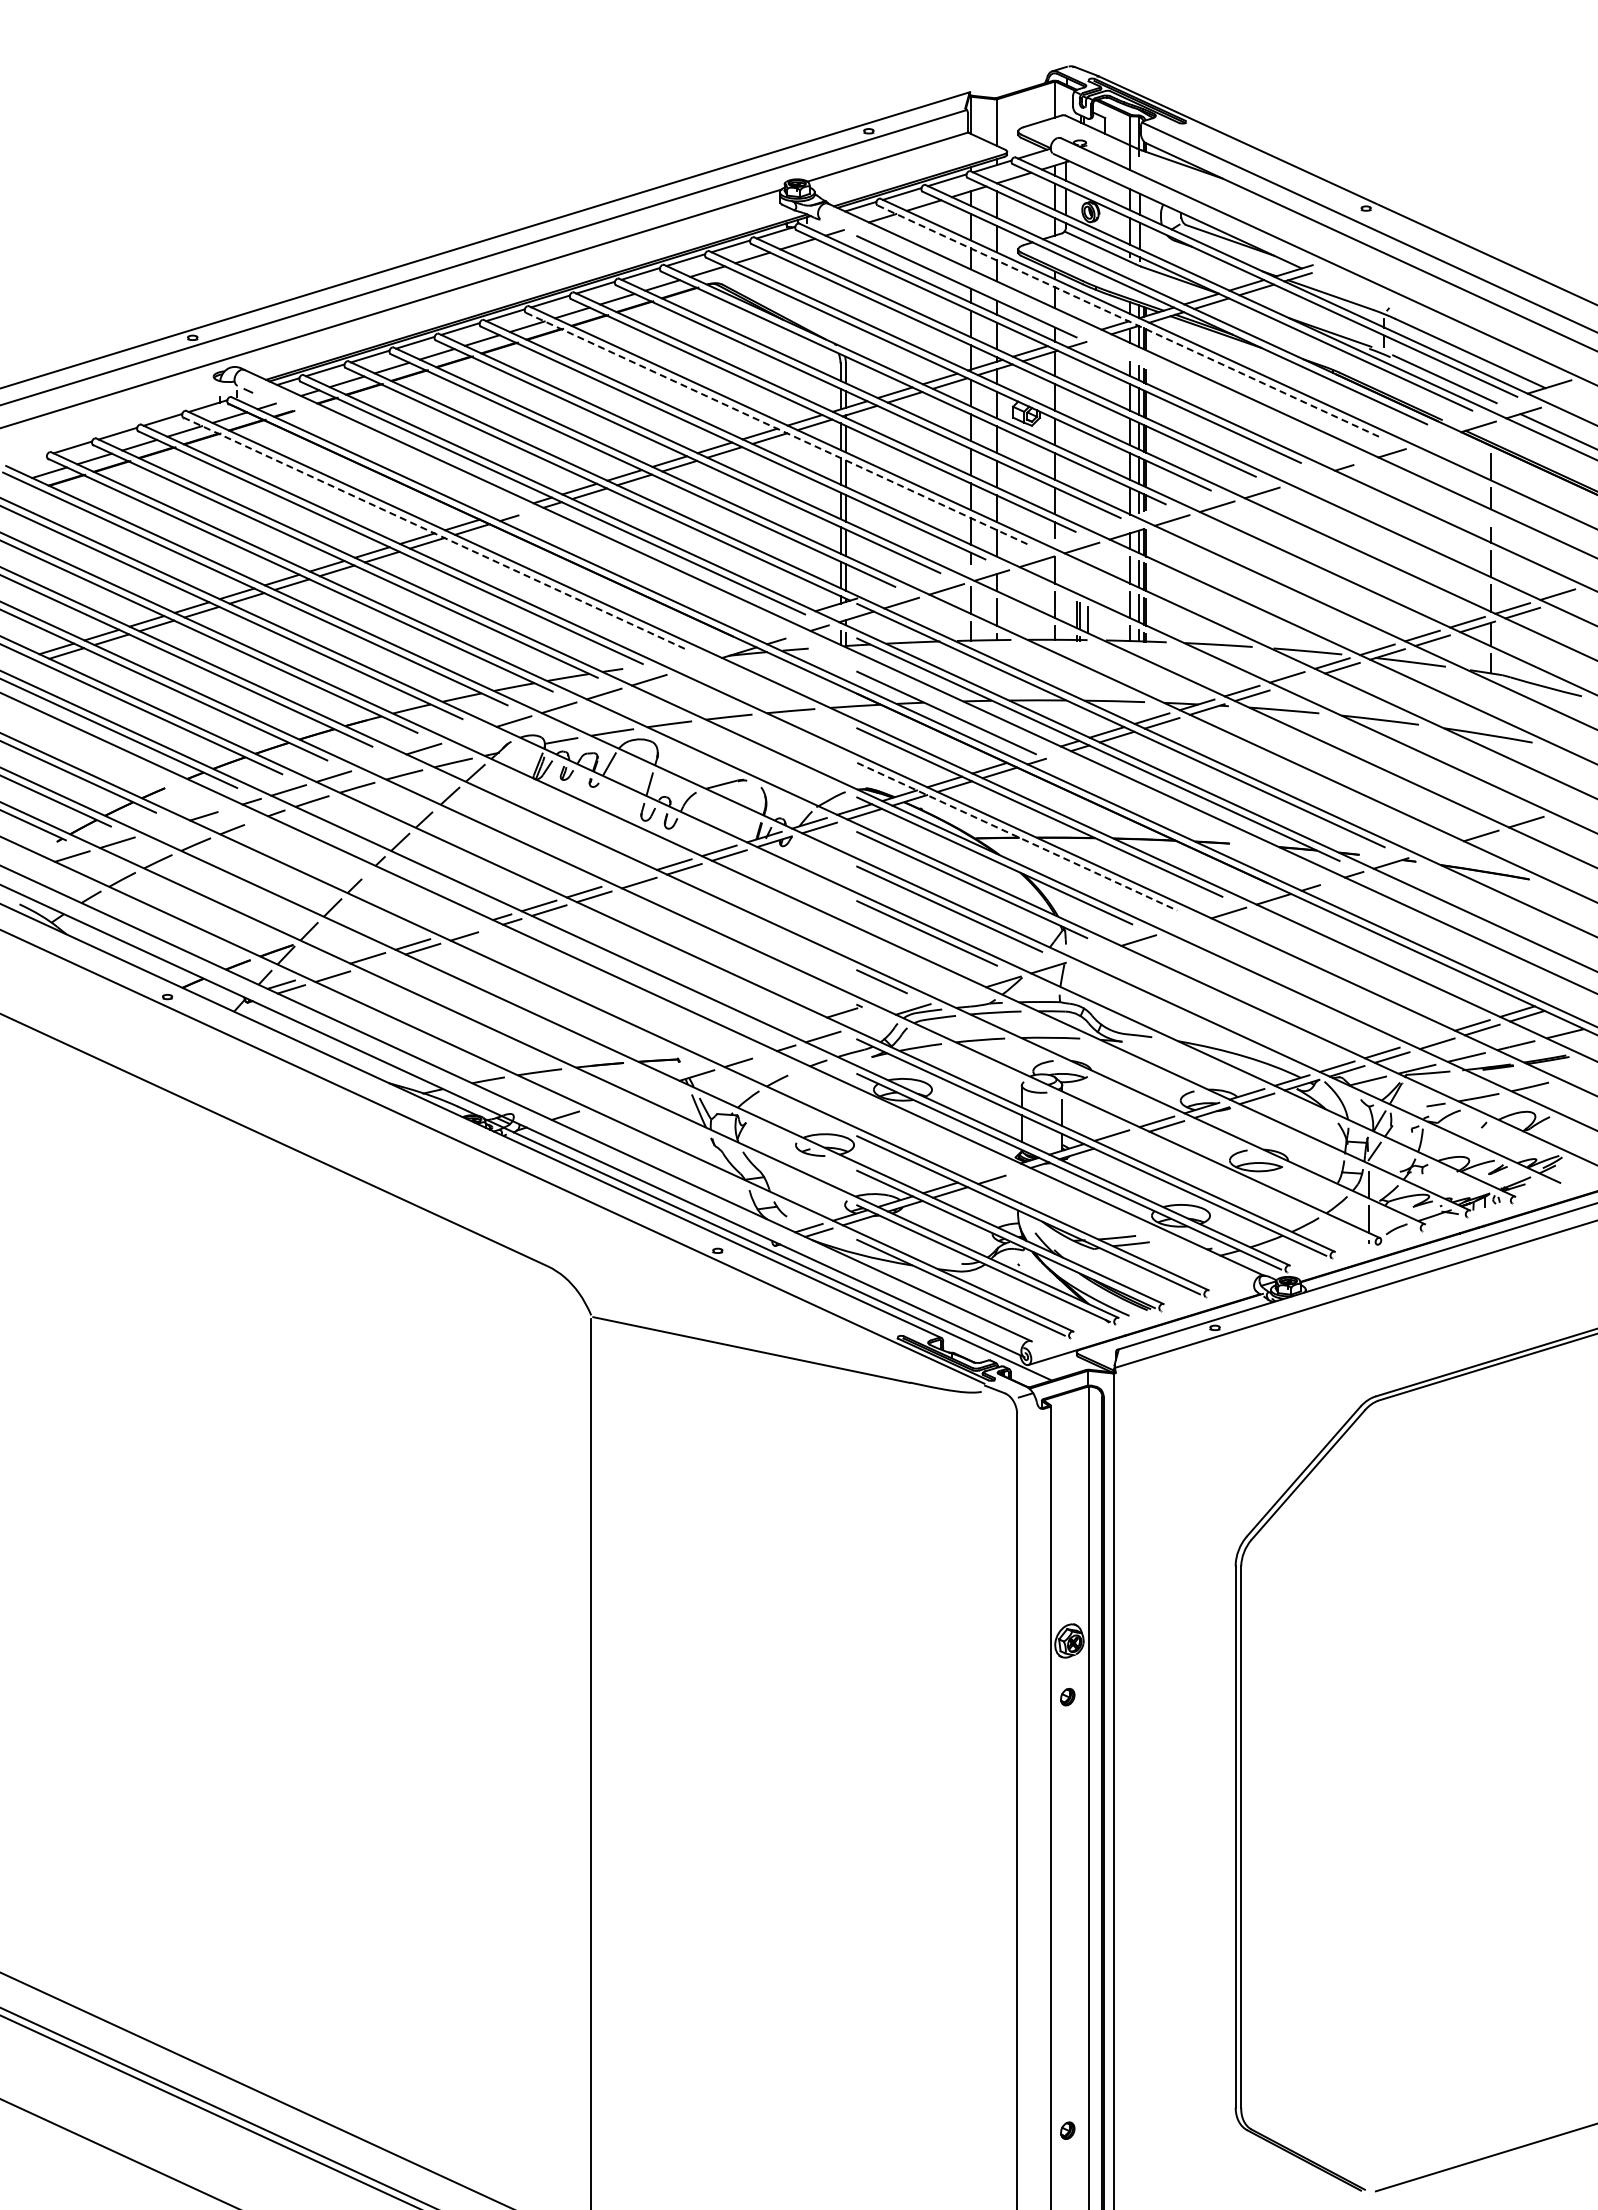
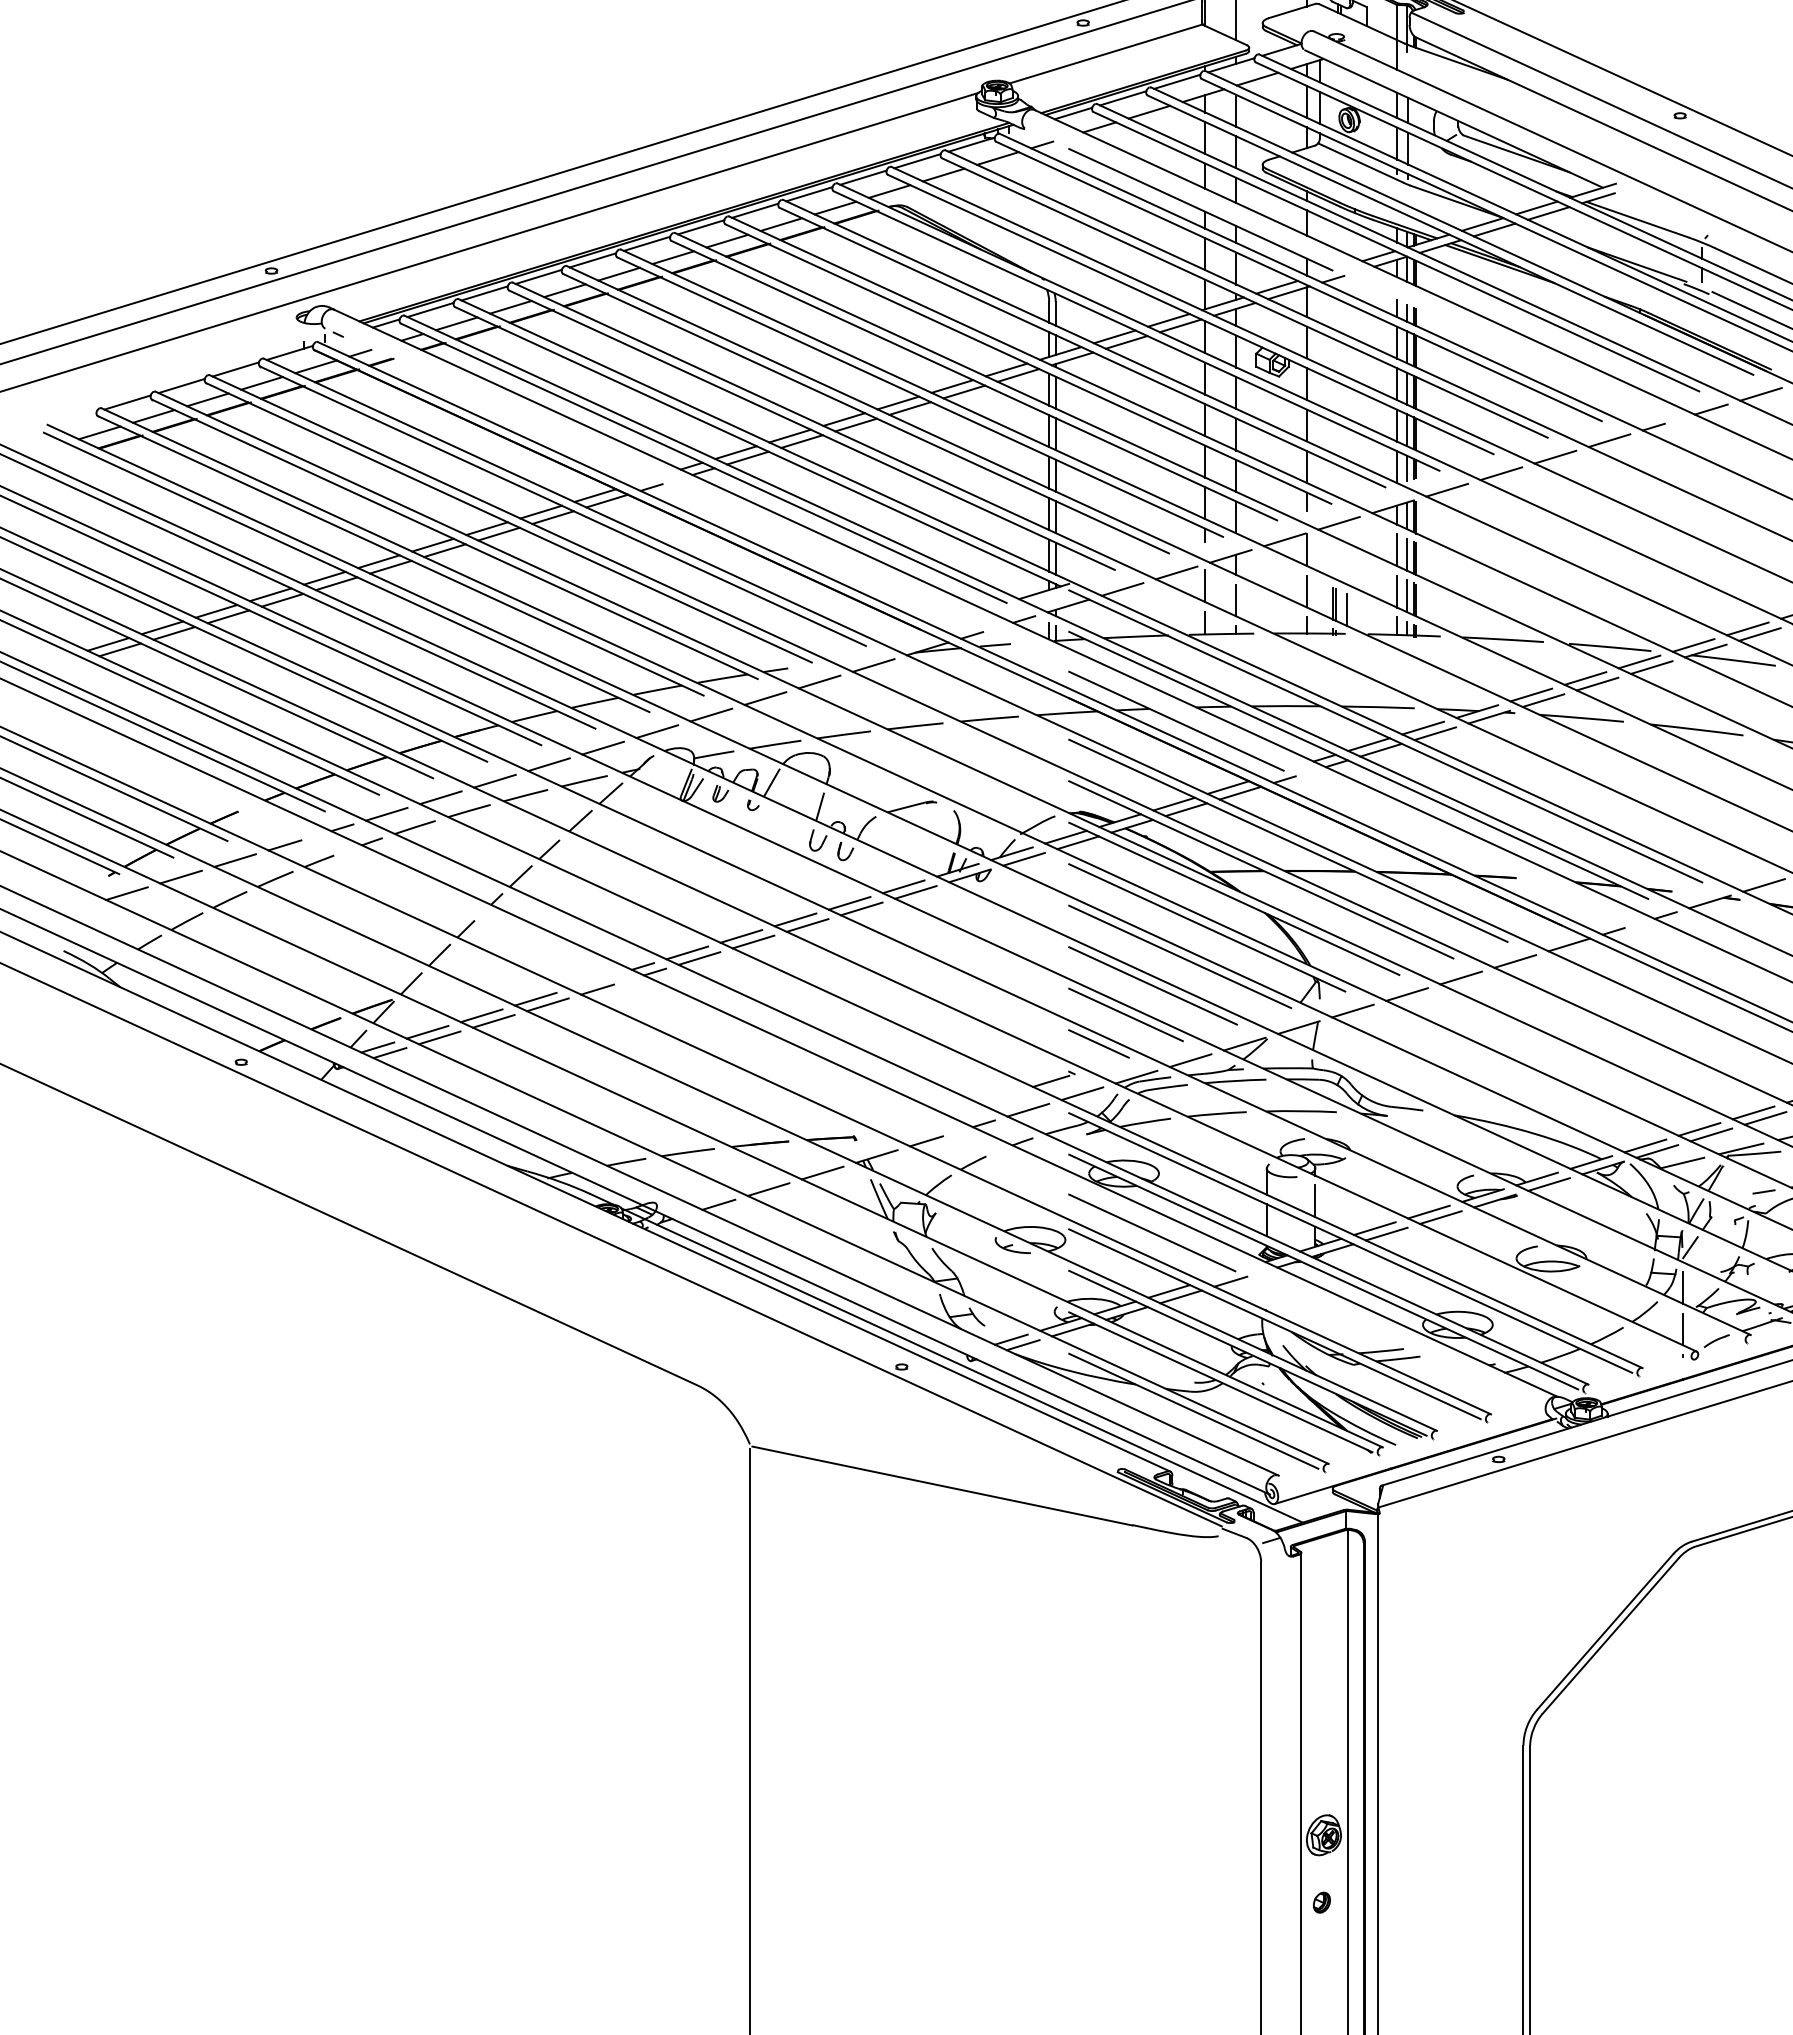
line: (1129, 321) -> (1396, 251), dashed -> solid
line: (778, 429) -> (974, 381), dashed -> solid
line: (1433, 440) -> (1760, 394), added
line: (1307, 478) -> (1609, 439), added
line: (435, 533) -> (562, 505), dashed -> solid
line: (694, 666) -> (873, 665), added
line: (1297, 681) -> (1597, 683), added
line: (468, 735) -> (602, 748), added
line: (378, 762) -> (494, 780), added
line: (162, 828) -> (235, 859), added
line: (1017, 836) -> (1261, 869), dashed -> solid
line: (1435, 849) -> (1763, 885), added
line: (628, 878) -> (794, 919), added
line: (1183, 926) -> (1460, 977), added
line: (1093, 954) -> (1352, 1011), added
line: (904, 957) -> (1125, 1014), added
line: (377, 962) -> (493, 1020), added
line: (322, 971) -> (427, 1031), added
line: (958, 995) -> (1190, 1060), added
line: (867, 1022) -> (1081, 1092), added
line: (1427, 1038) -> (1753, 1112), added
line: (651, 1089) -> (822, 1173), added
line: (606, 1102) -> (768, 1188), added
line: (926, 1139) -> (1152, 1233), added
line: (1121, 1139) -> (1386, 1233), added

